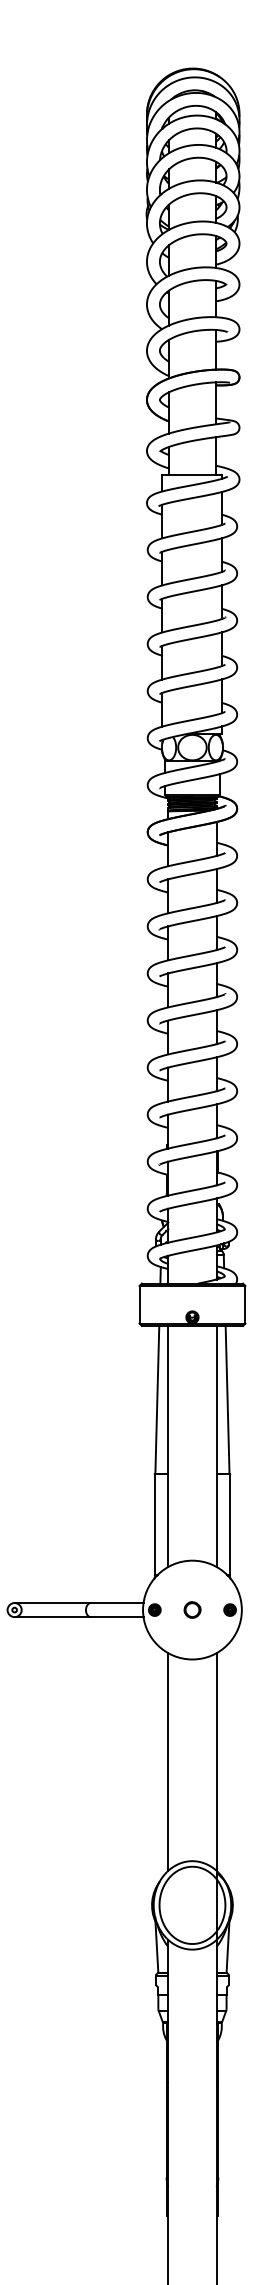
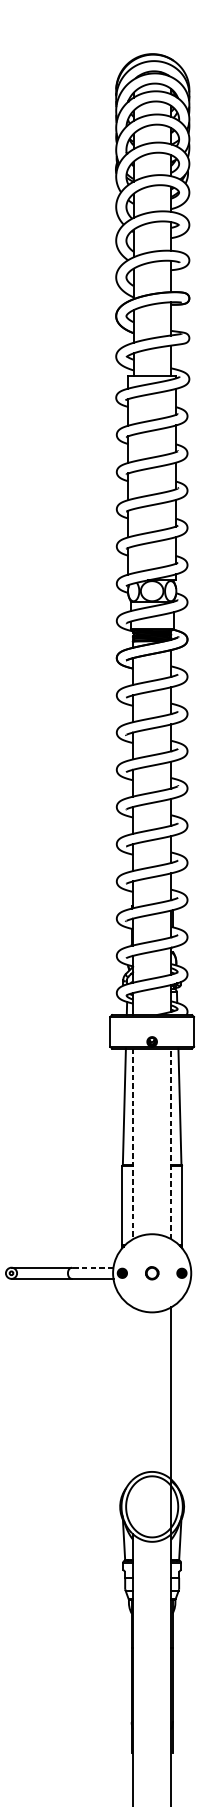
line: (168, 1446) -> (133, 1143), solid -> dashed
line: (216, 1446) -> (171, 1143), solid -> dashed
line: (116, 1603) -> (92, 1268), solid -> dashed
line: (168, 1761) -> (133, 1393), removed

